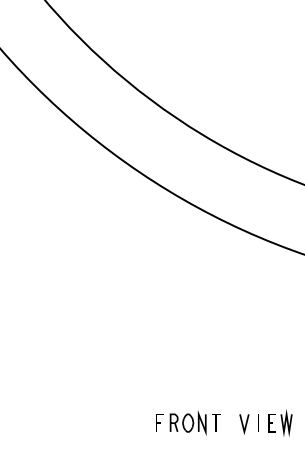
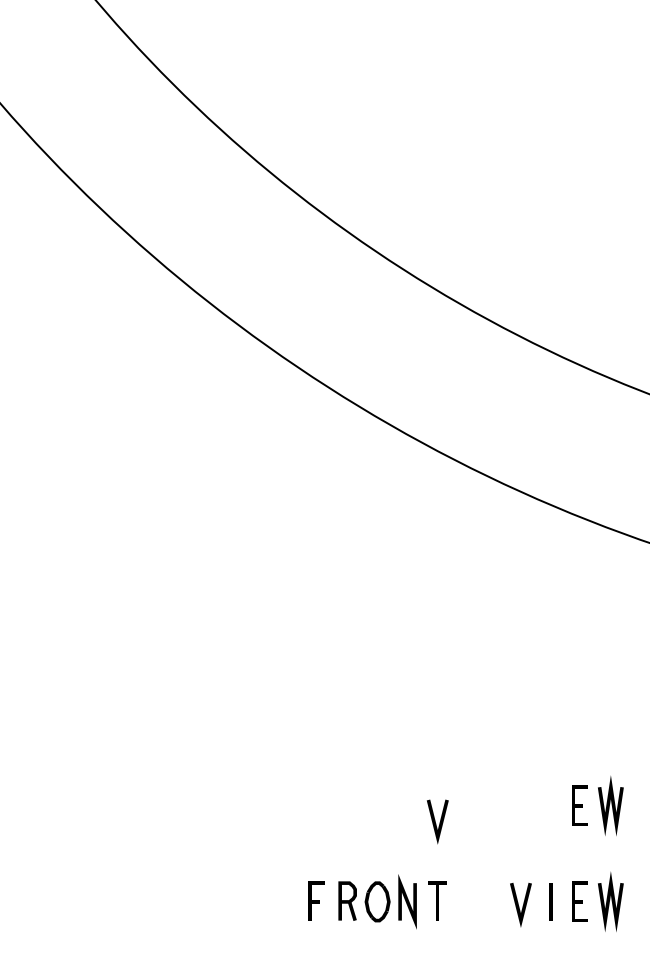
part: (280, 377) -> (597, 804), added
line: (204, 385) -> (435, 821), added
part: (188, 423) -> (378, 902), moved

